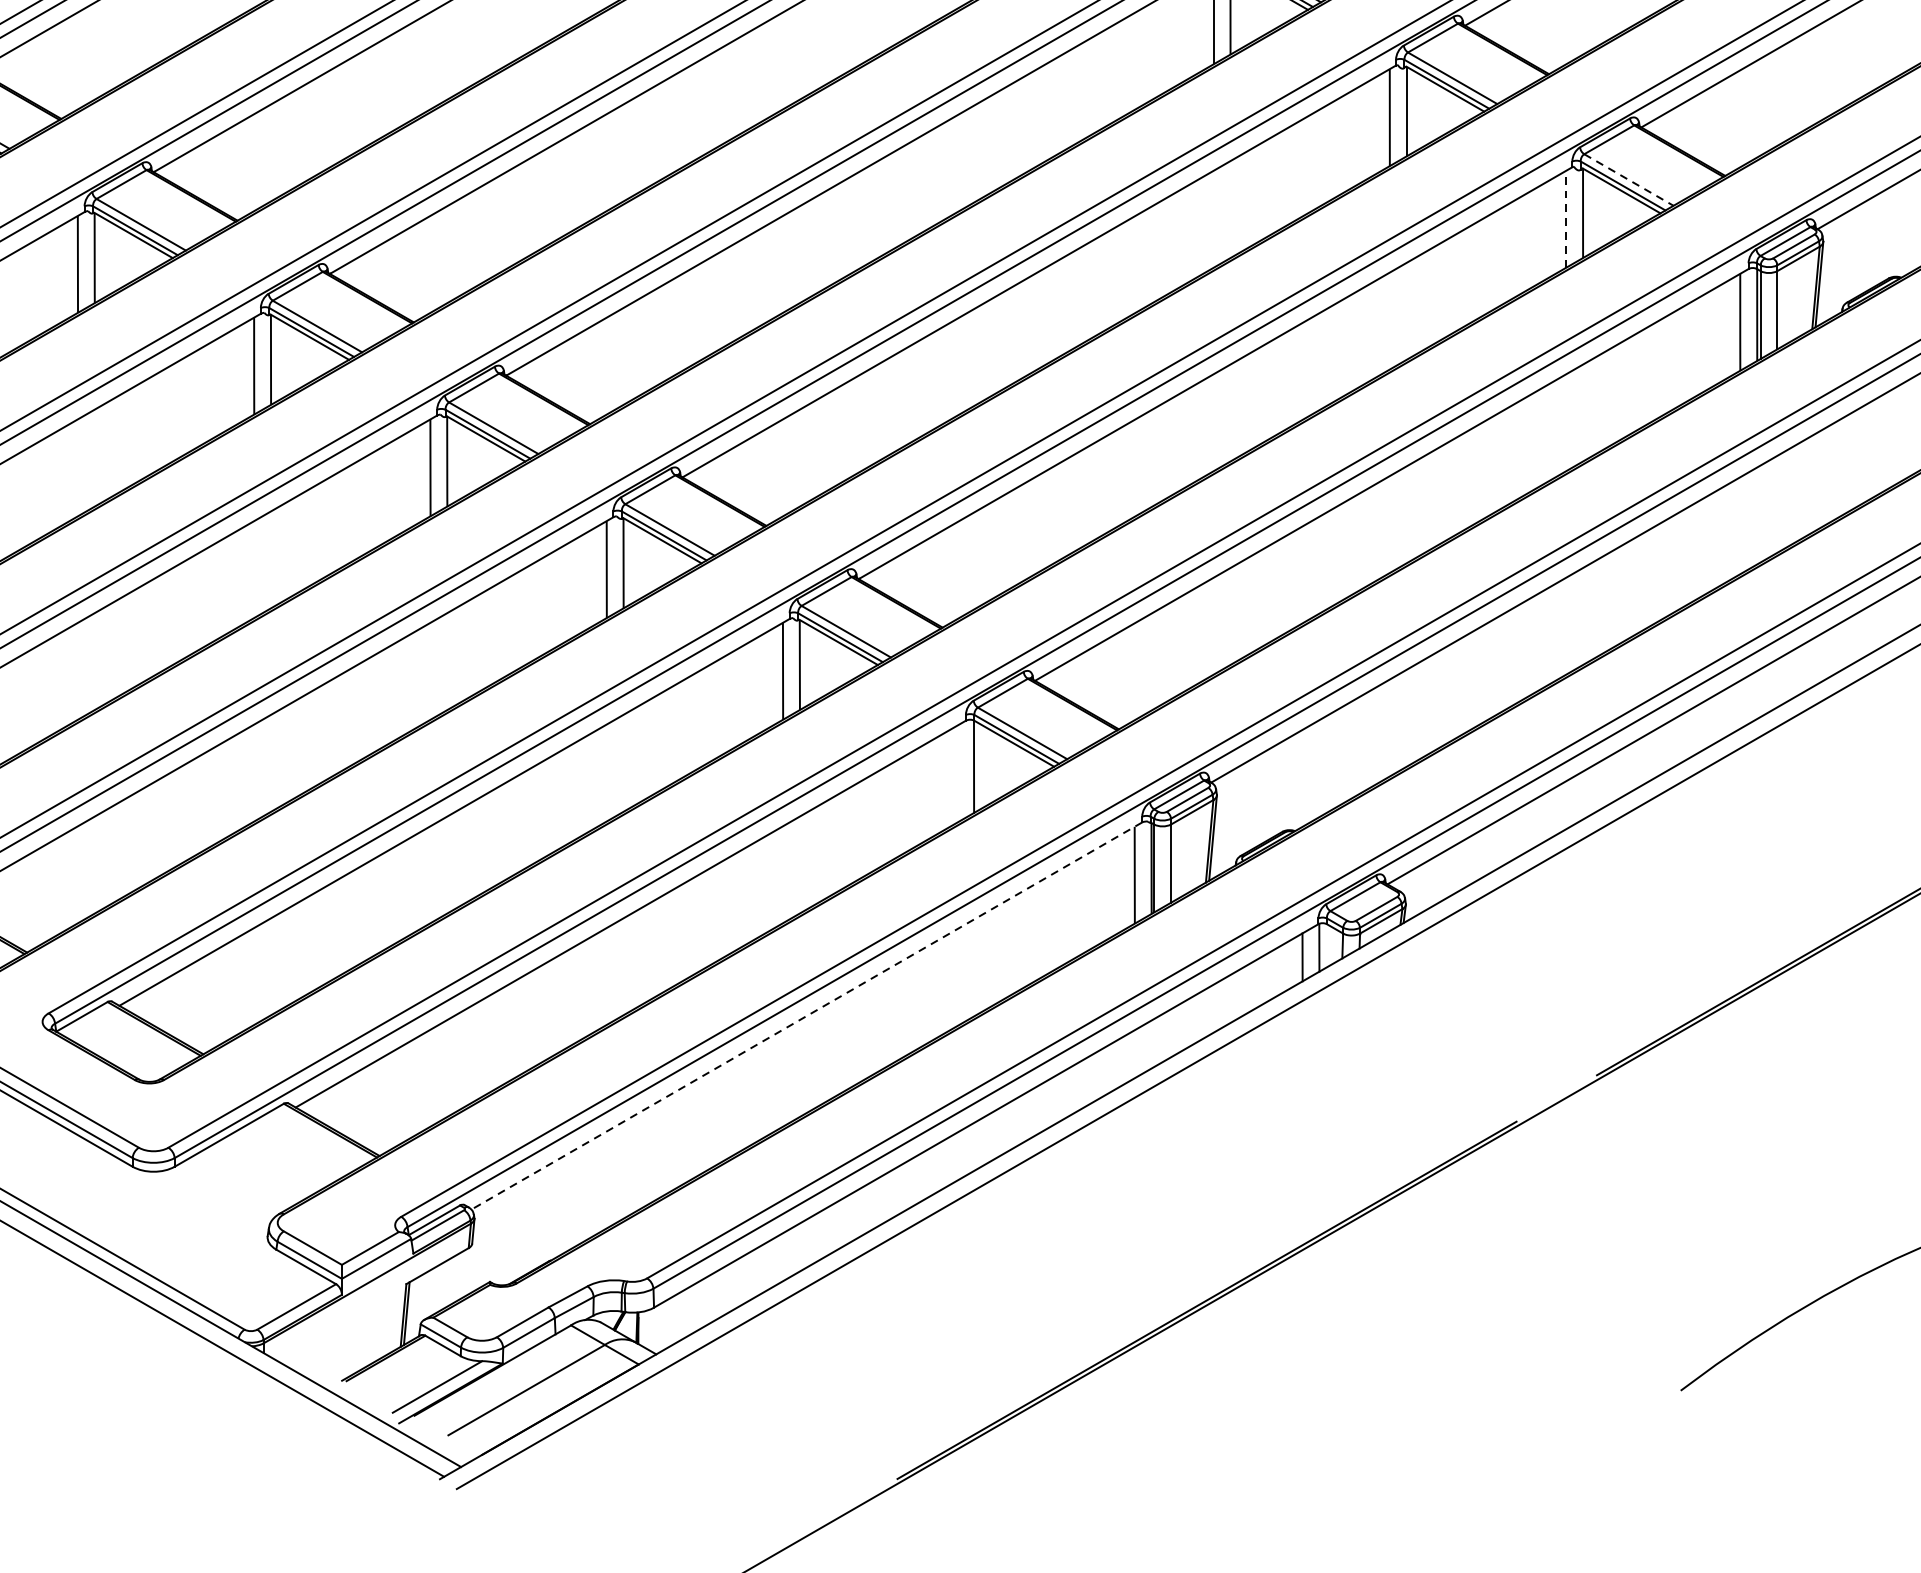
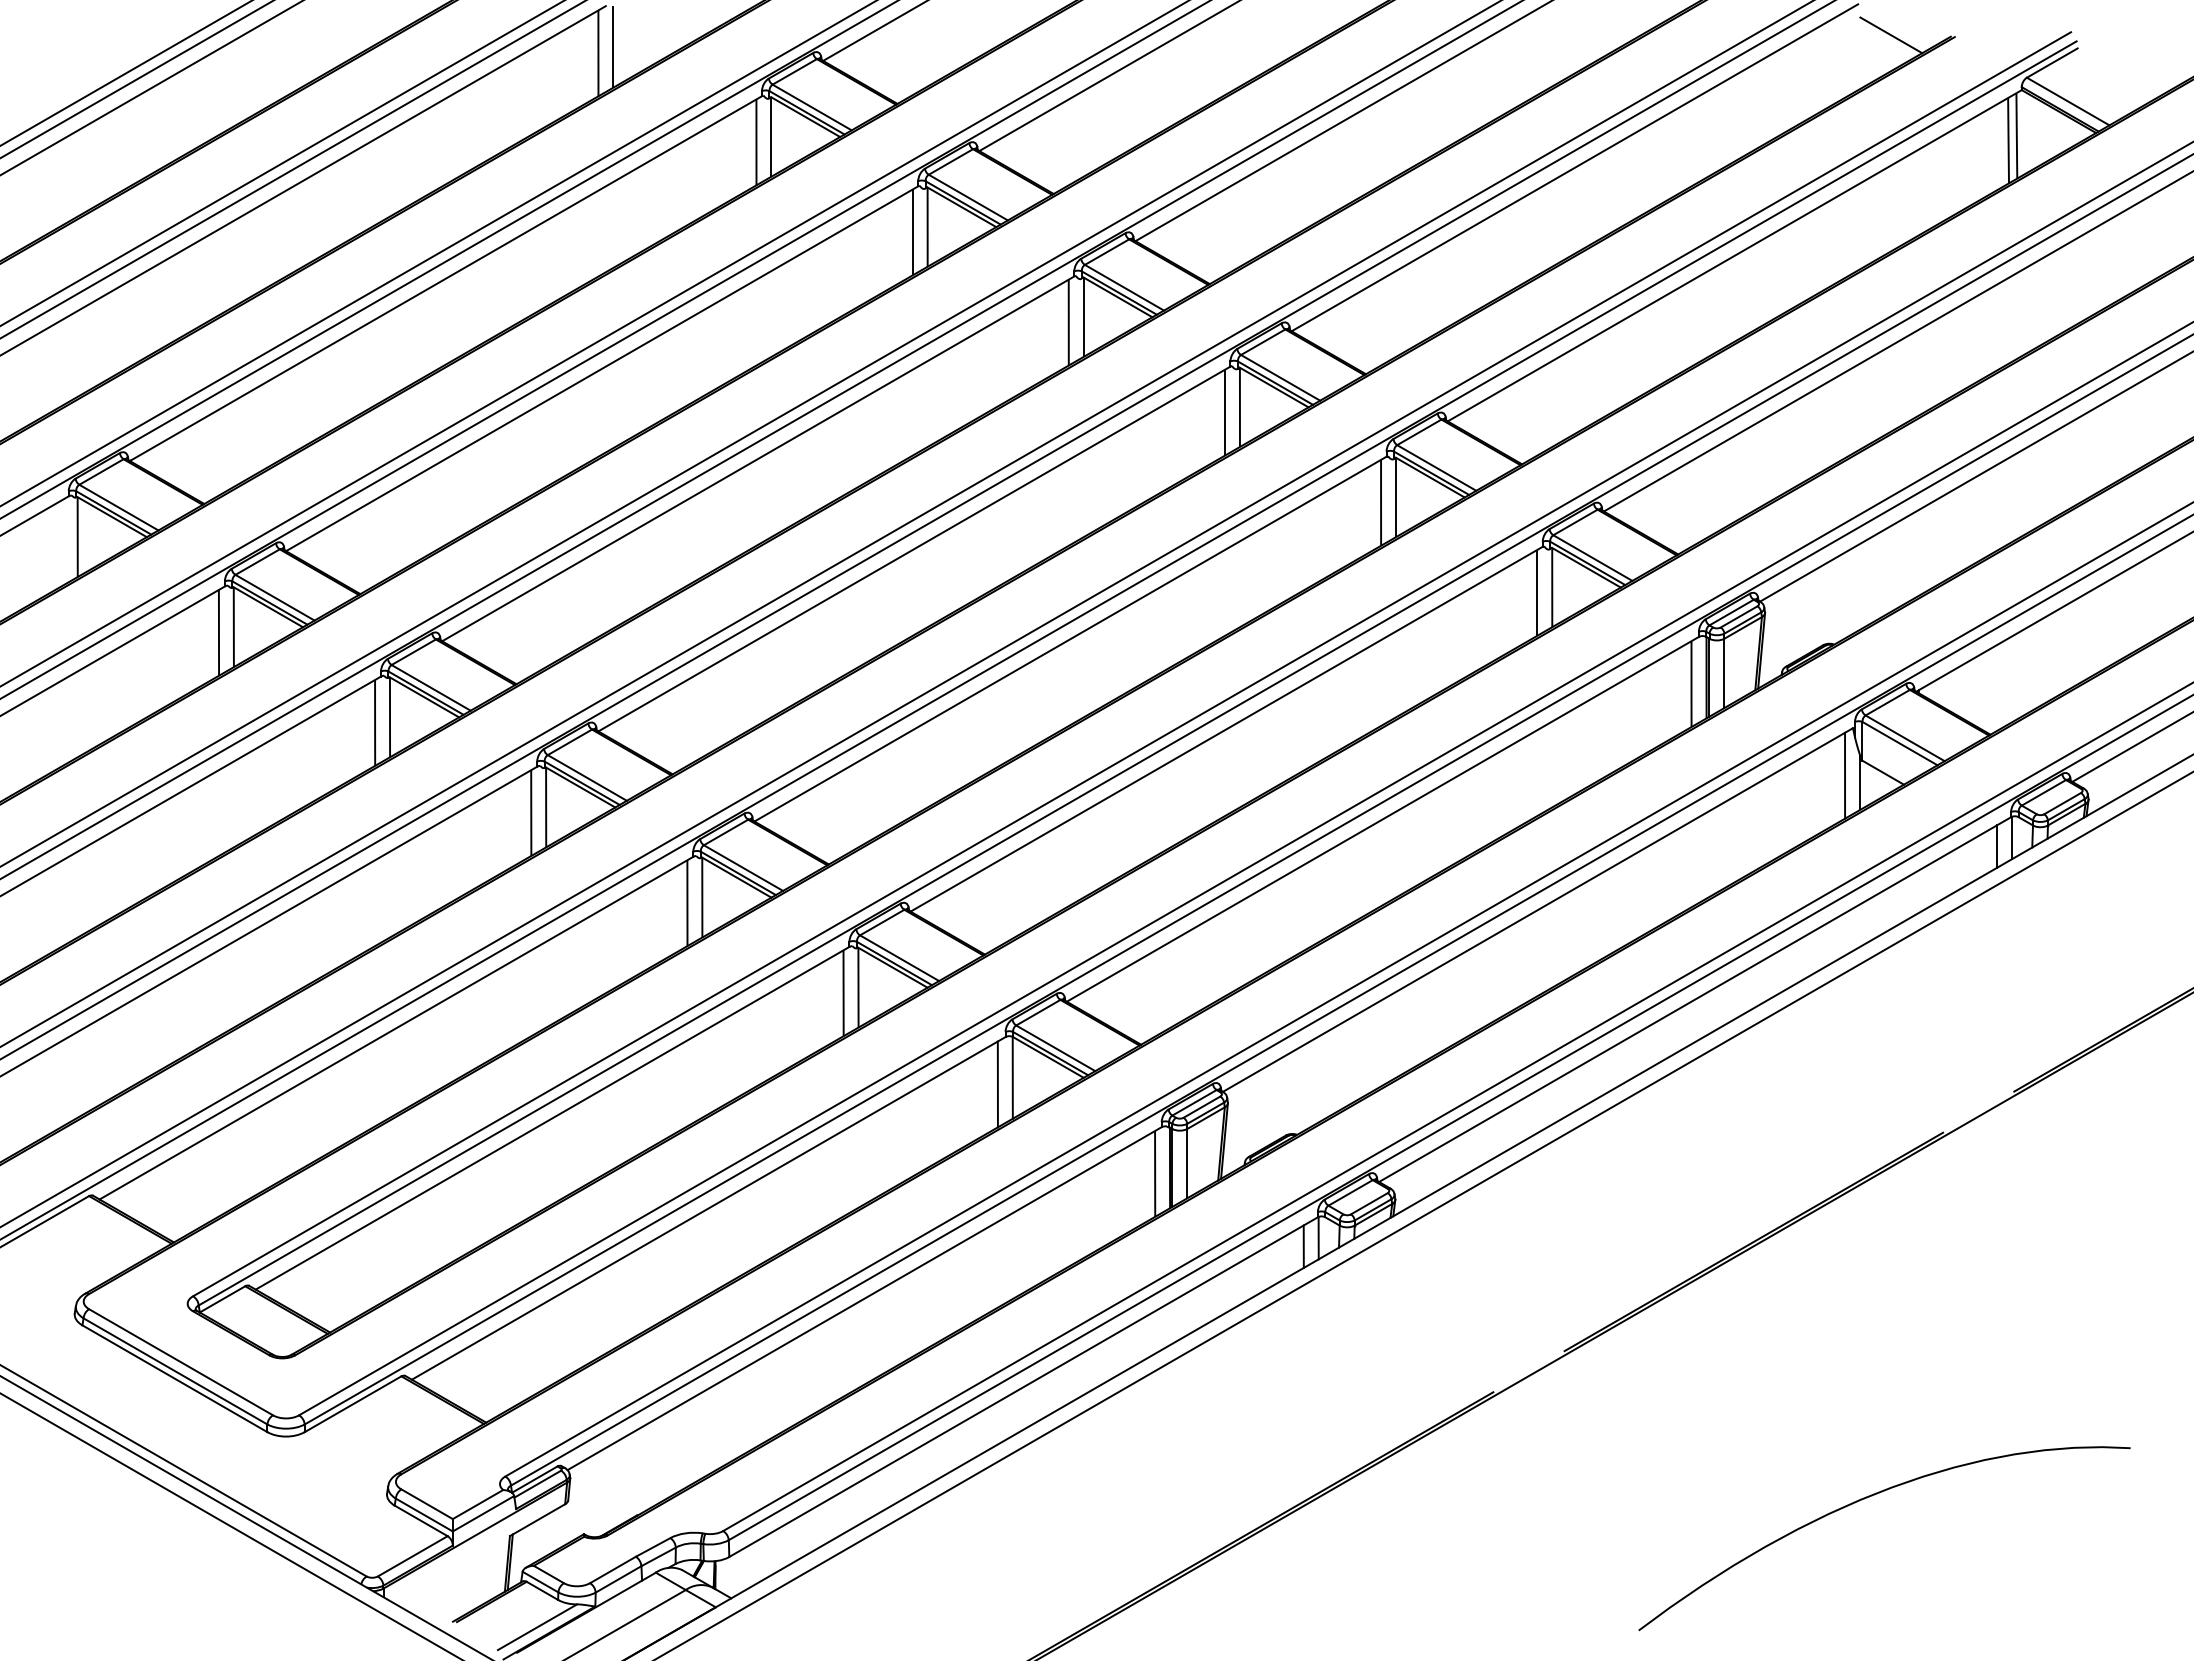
line: (1628, 180) -> (1592, 558), dashed -> solid
line: (1566, 219) -> (1537, 593), dashed -> solid
line: (1914, 425) -> (1845, 775), added
line: (956, 774) -> (997, 1084), added
line: (806, 1015) -> (864, 1298), dashed -> solid

